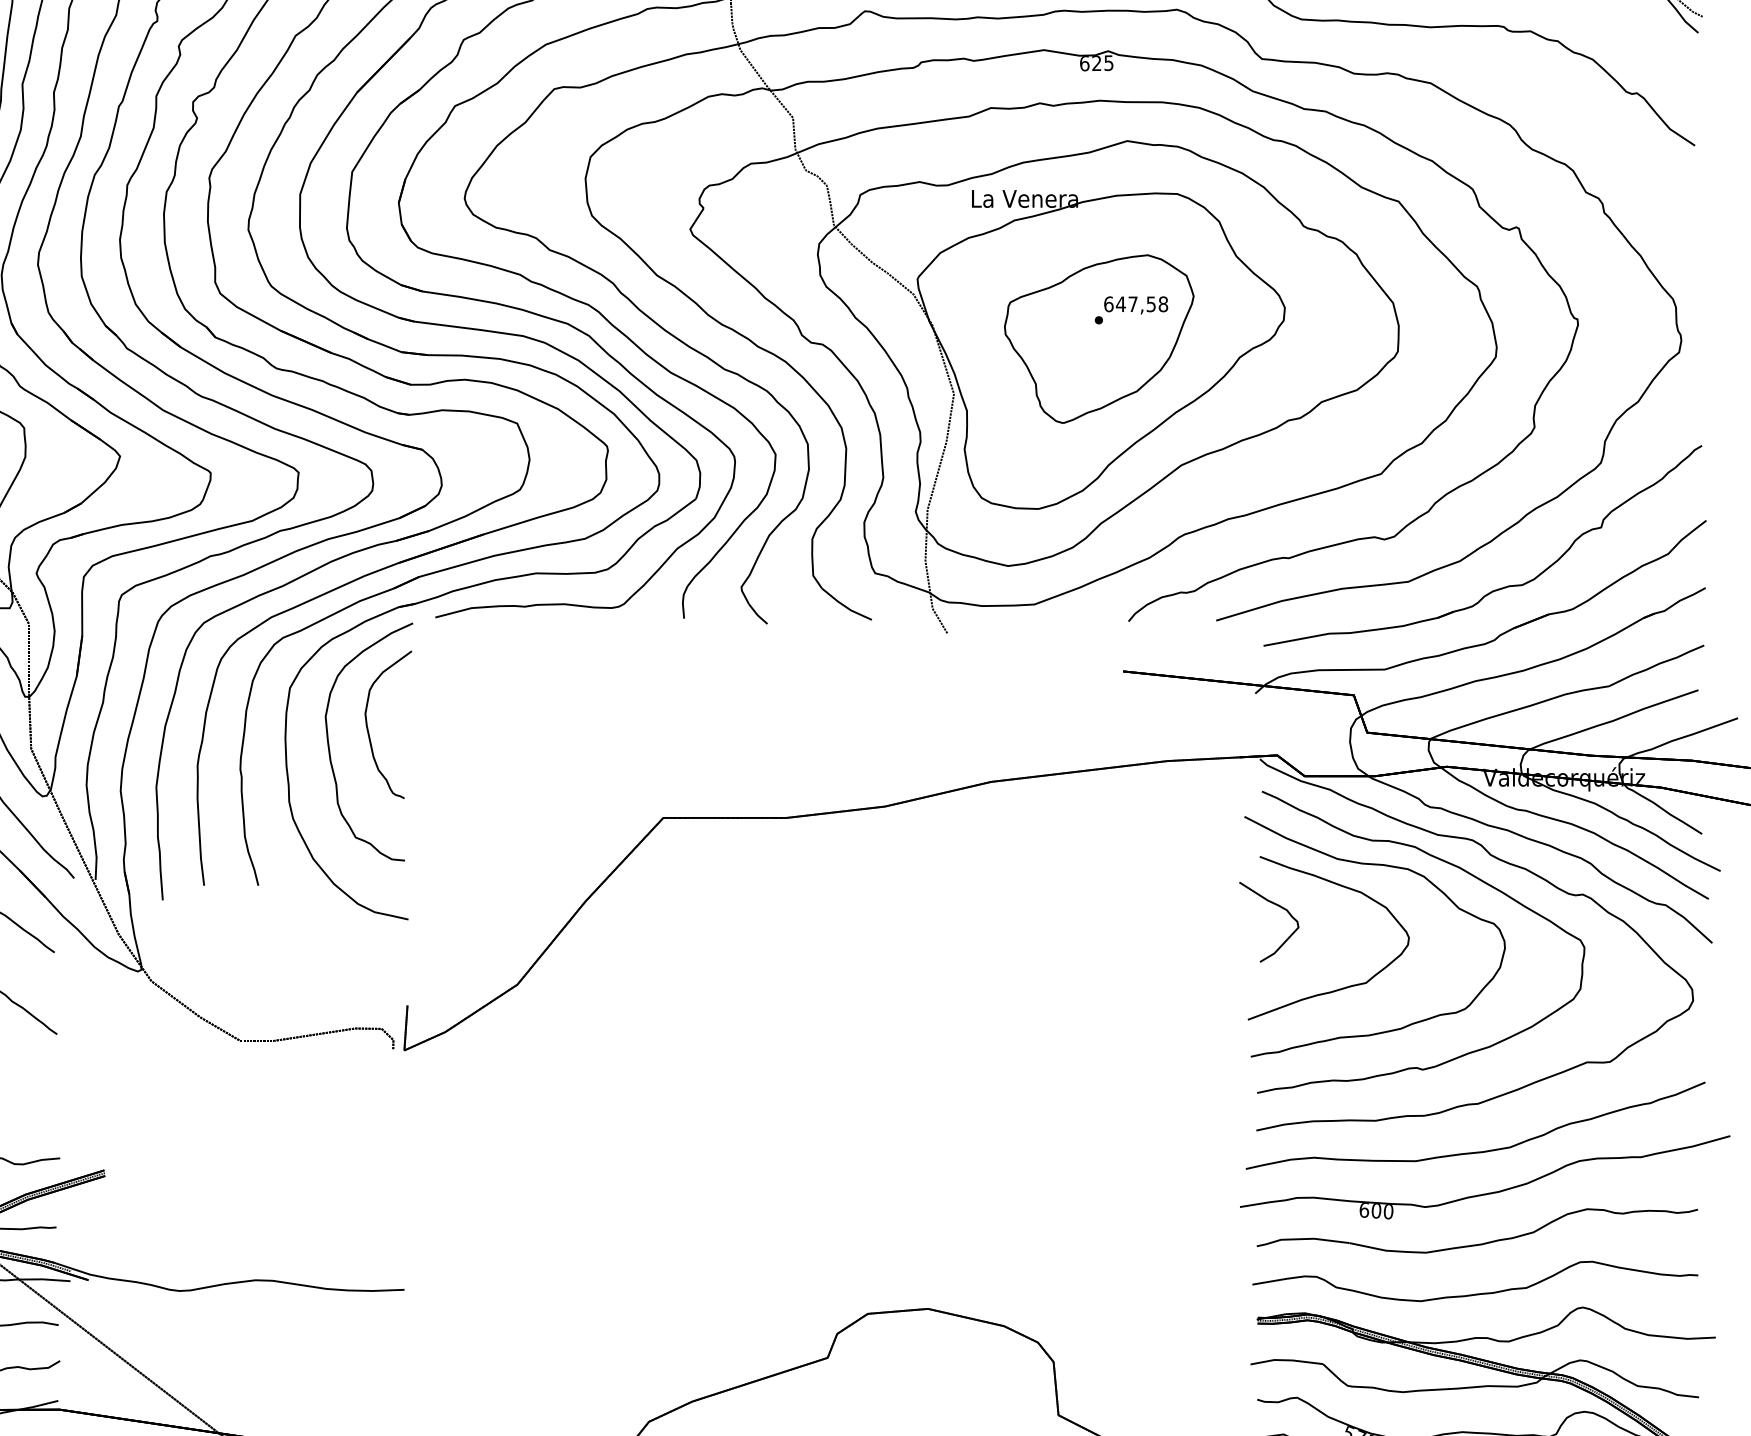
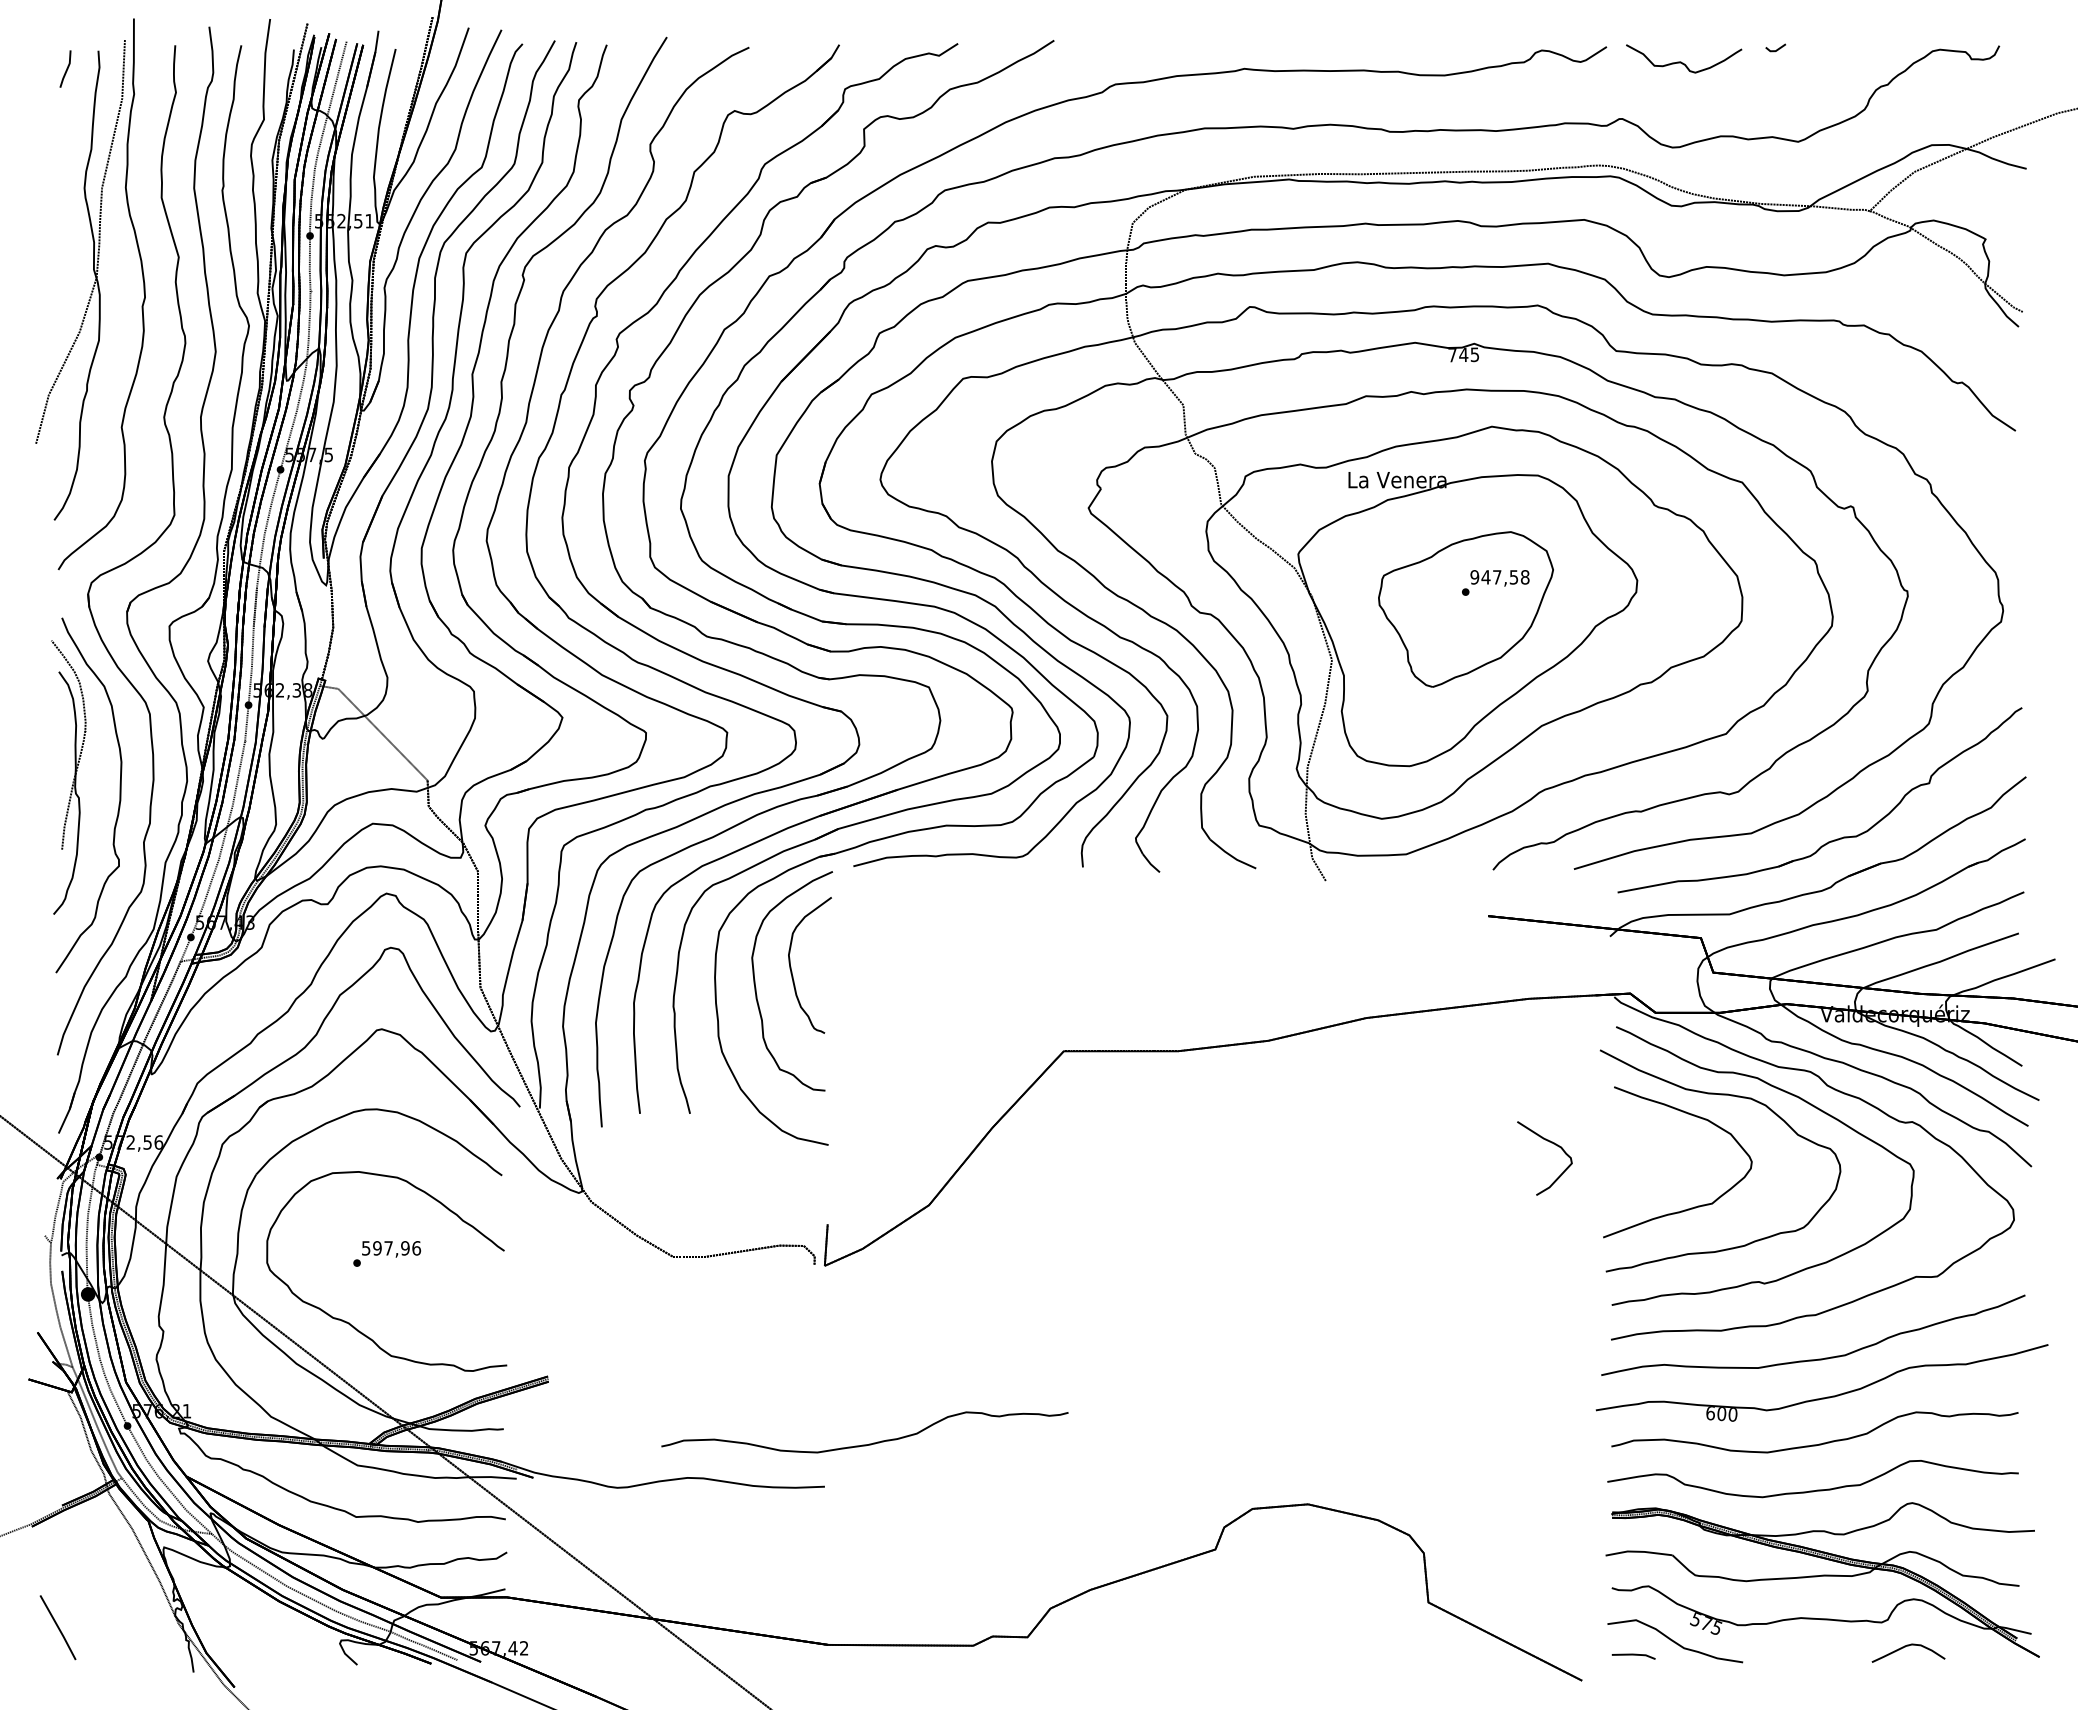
text: (1091, 63) -> (1458, 355), 625 -> 745
text: (1108, 304) -> (1474, 577), 647,58 -> 947,58
curve: (1276, 905) -> (1551, 1143), moved
part: (447, 1244) -> (864, 1444), added

